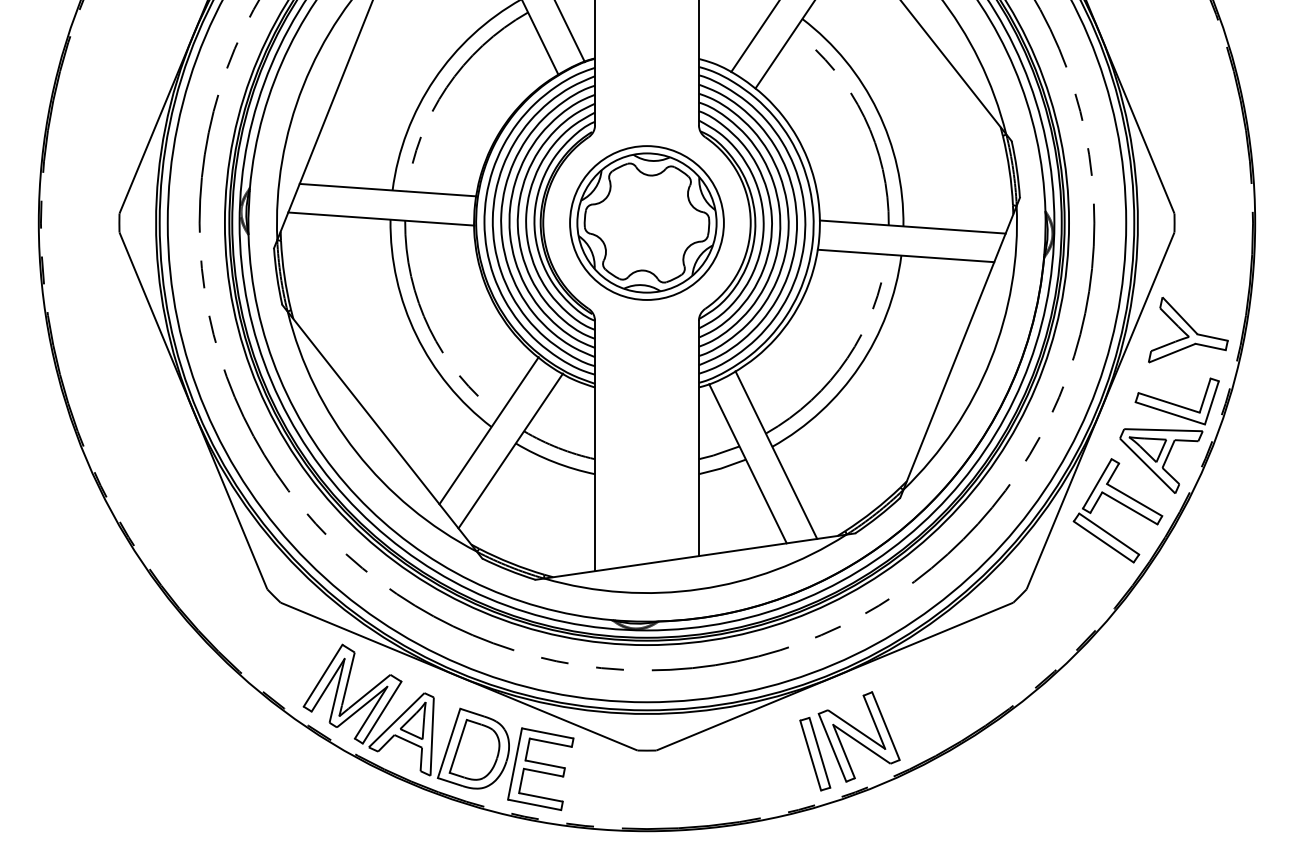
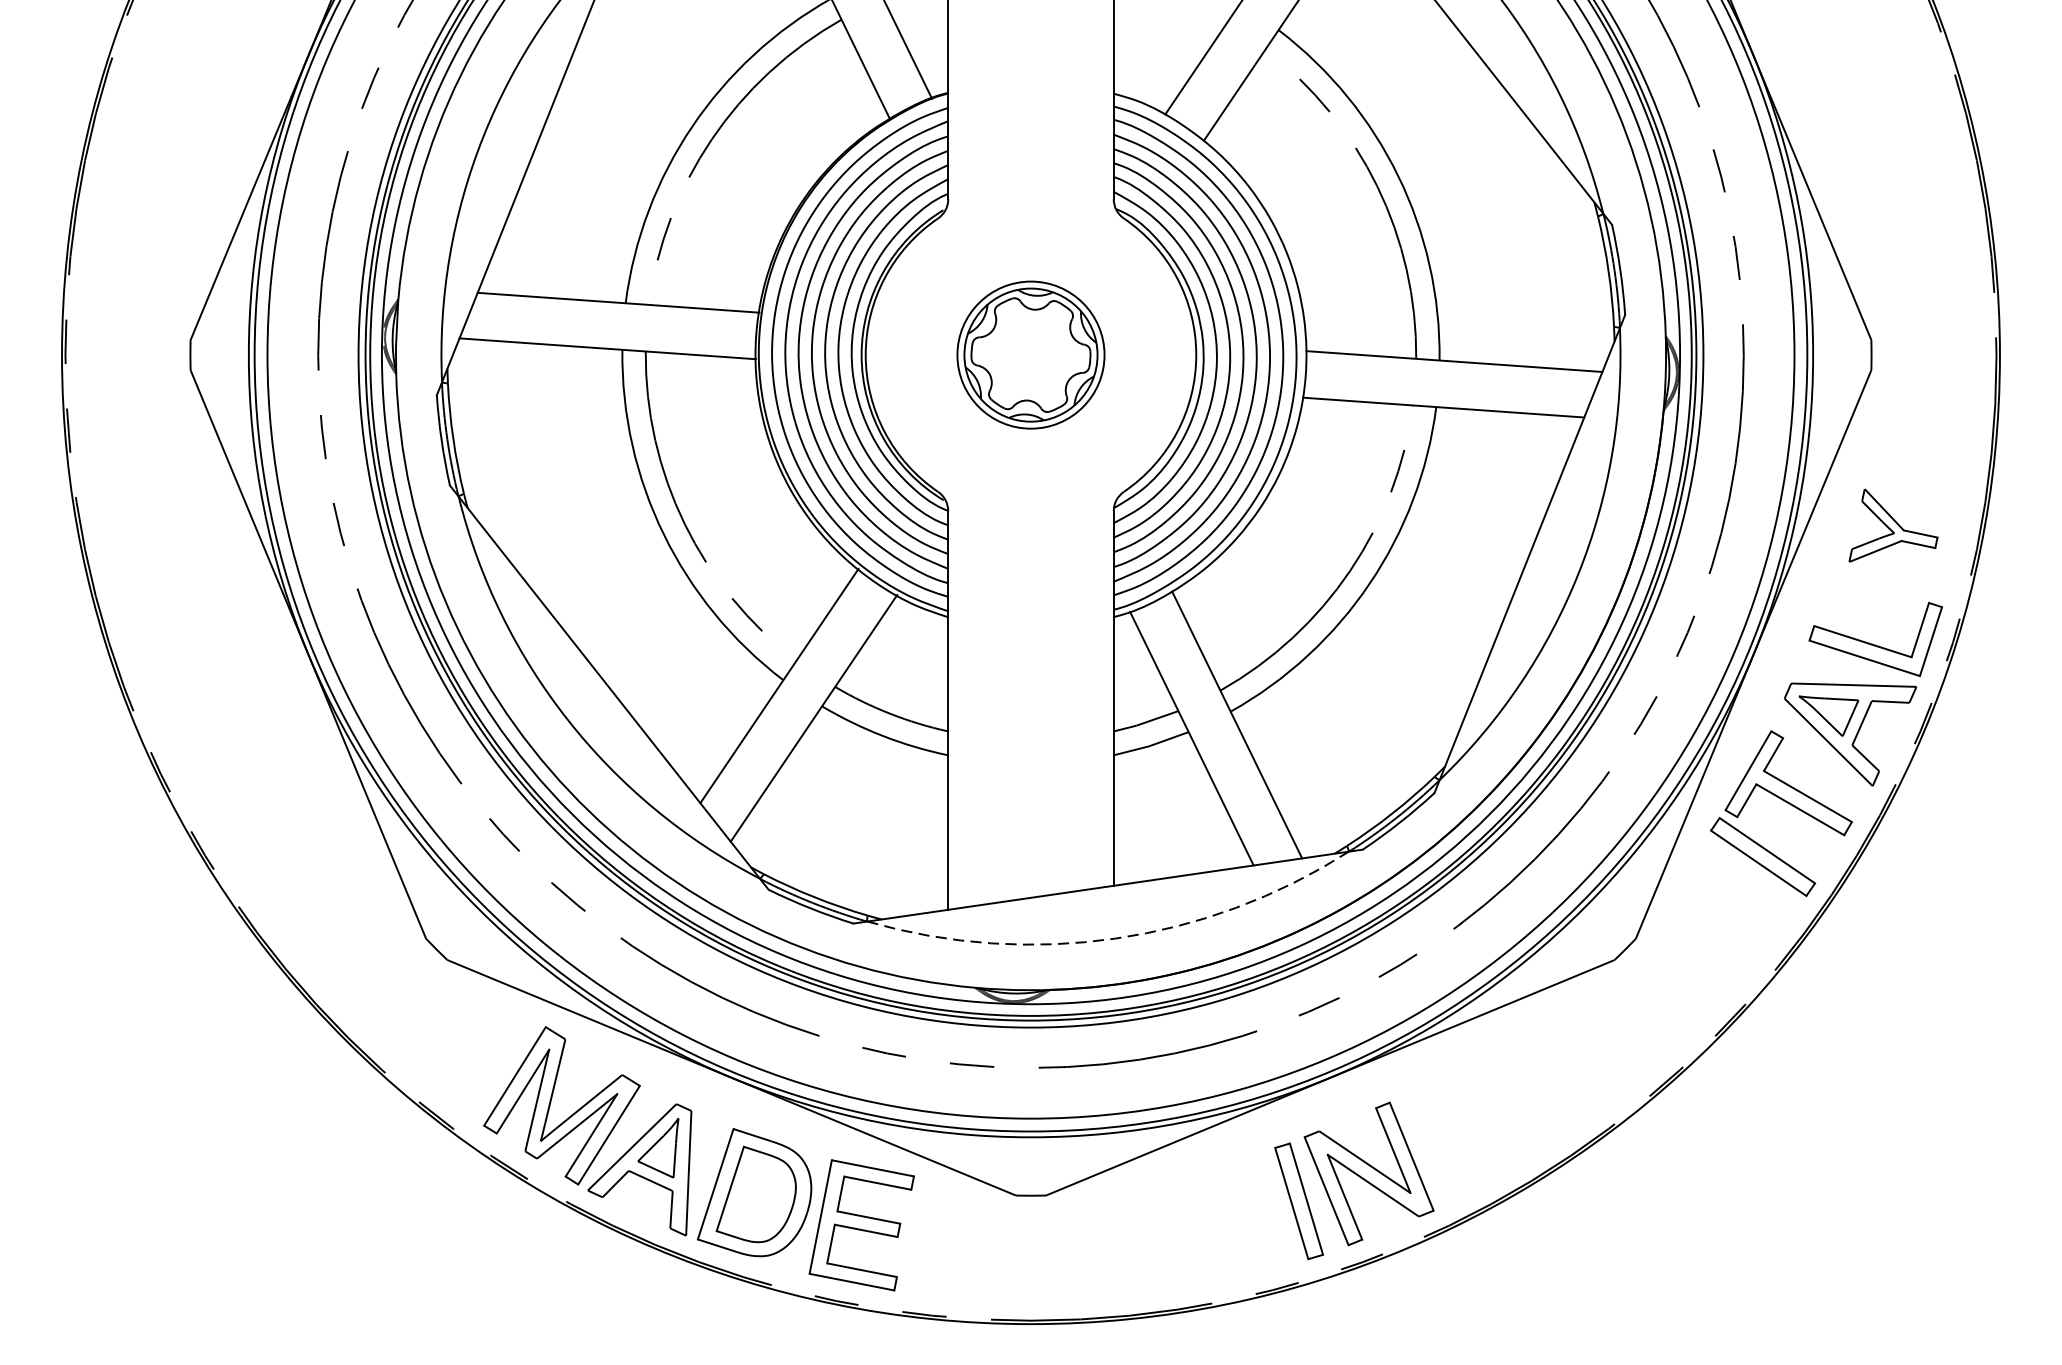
part: (646, 222) -> (1030, 354), size x0.6
part: (1188, 329) -> (1893, 524), size x0.7
arc: (700, 589) -> (1116, 939), solid -> dashed

